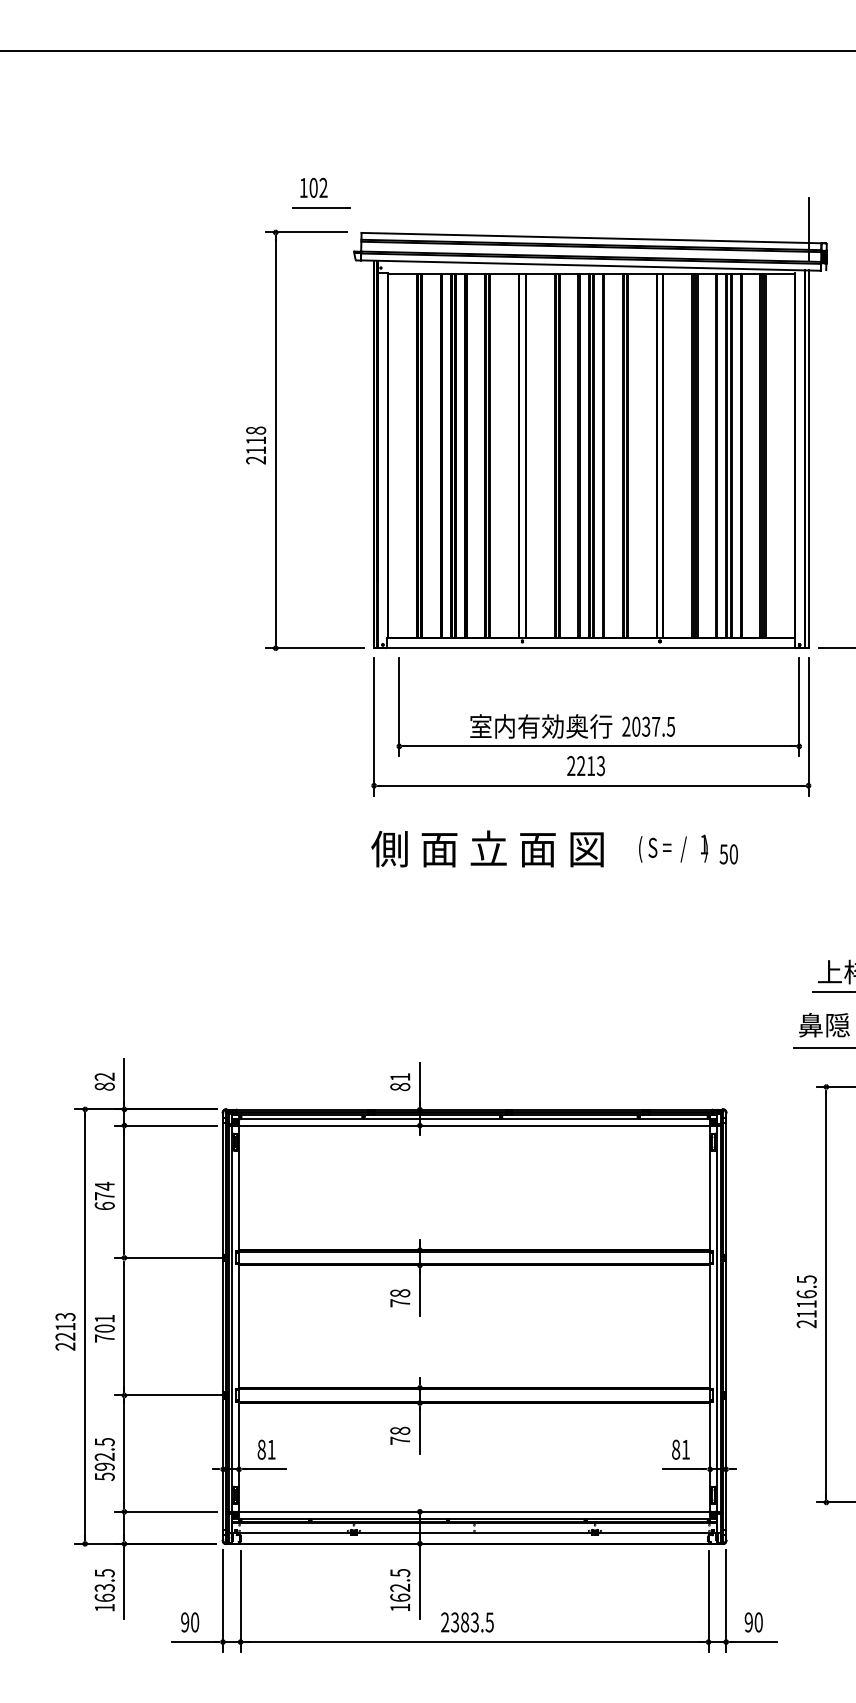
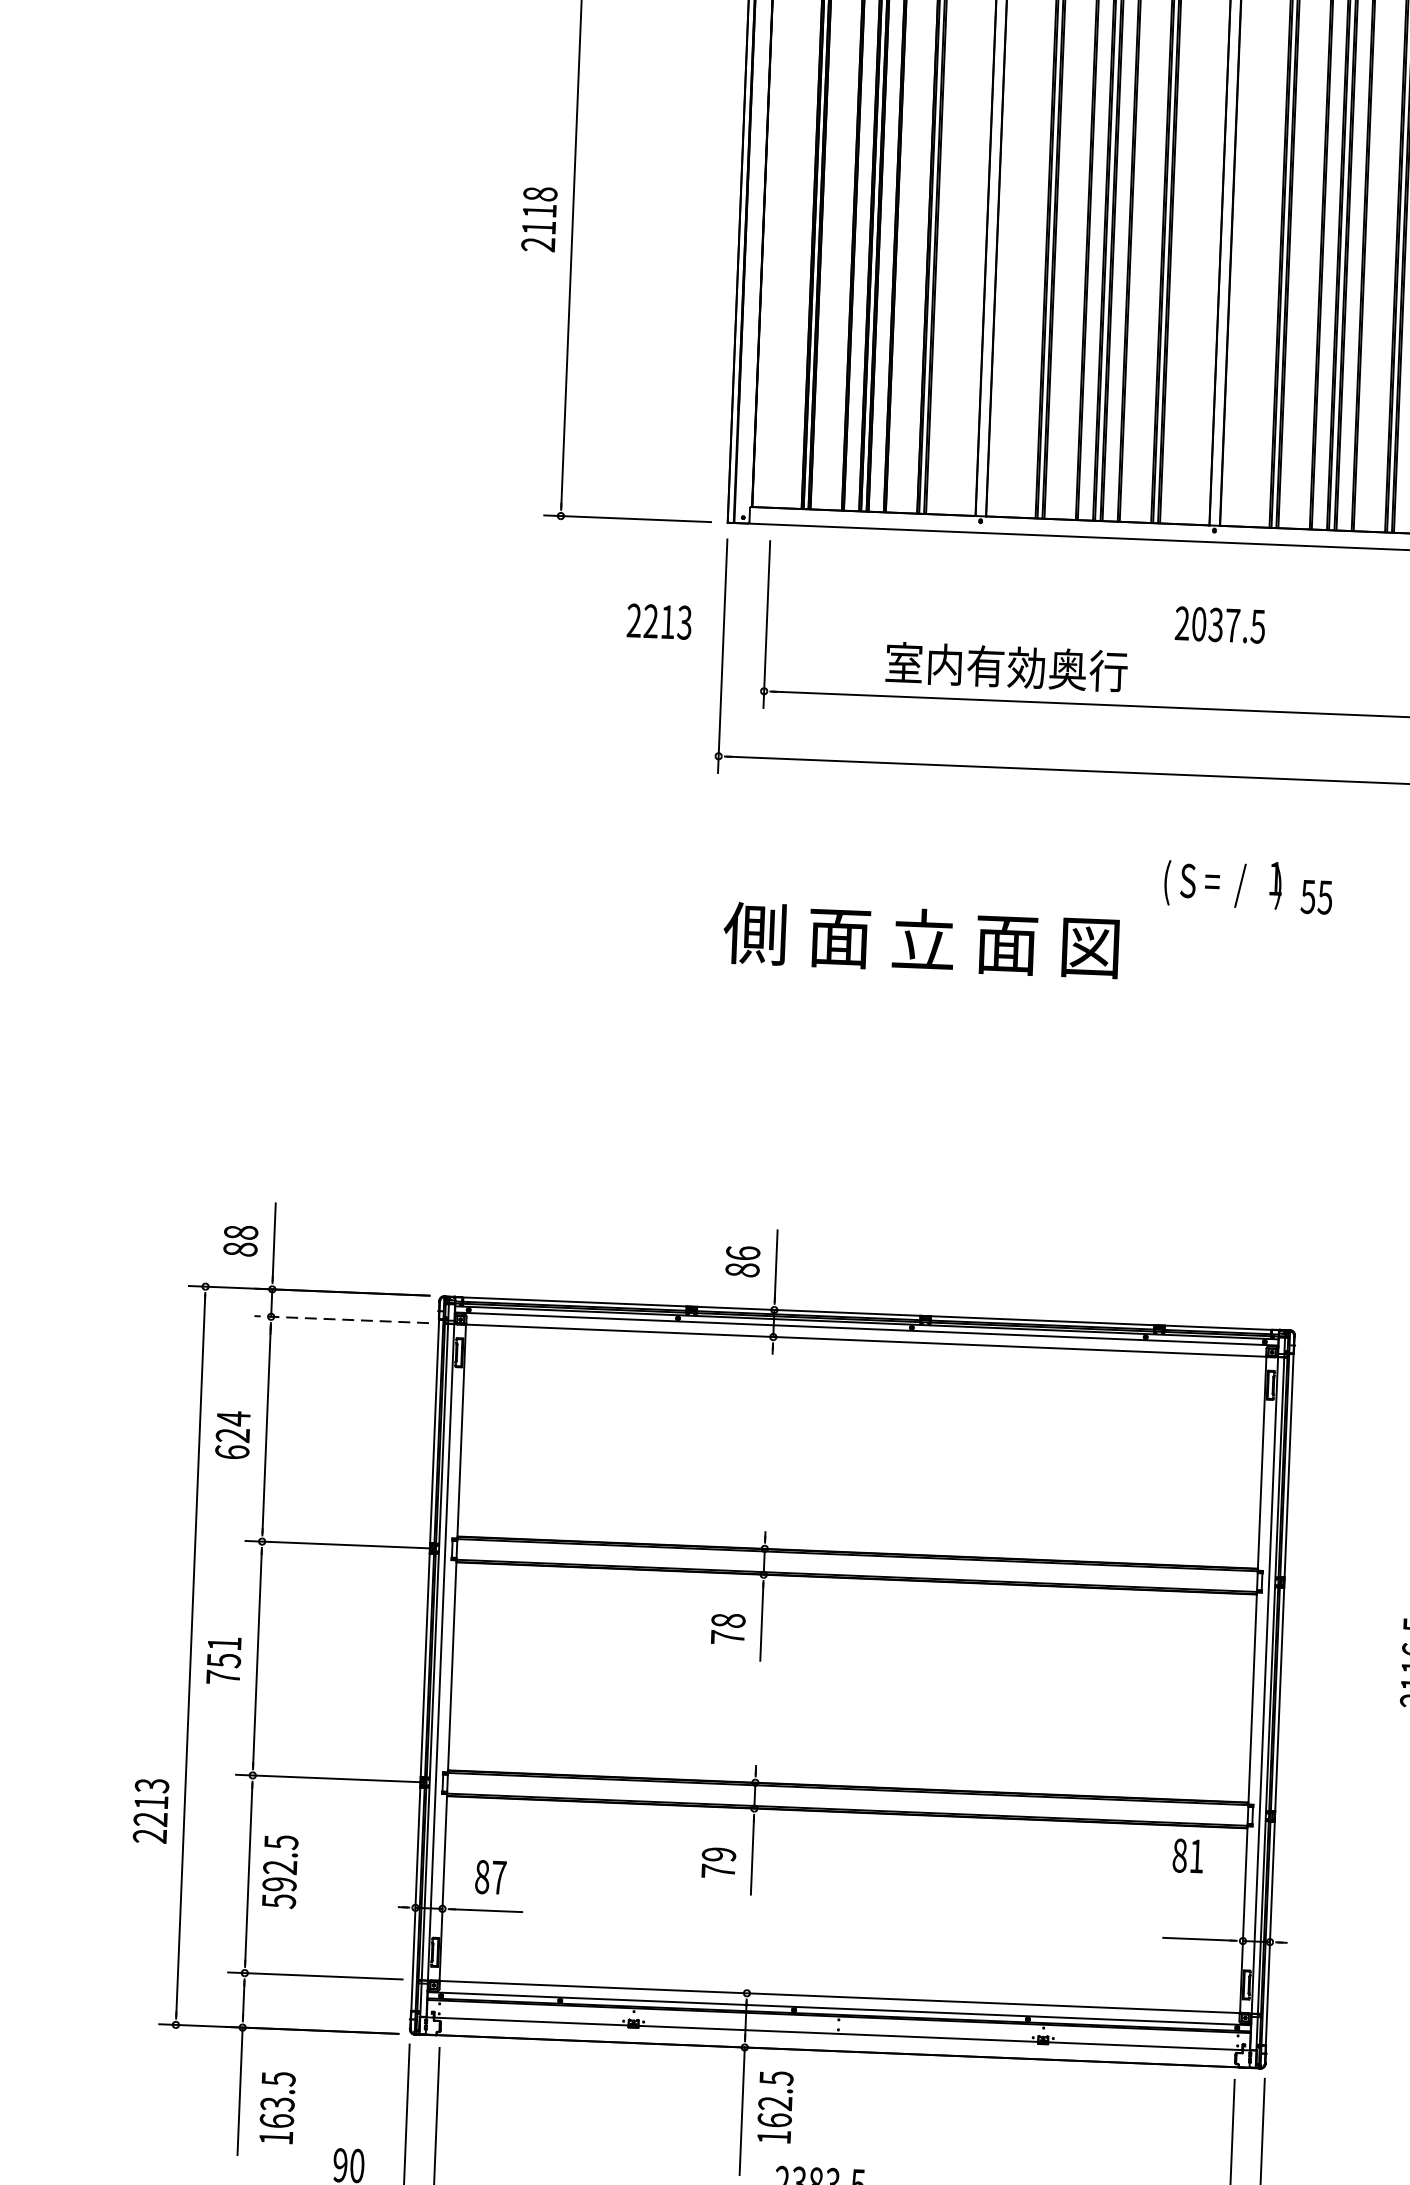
text: (256, 445) -> (540, 219), moved
text: (648, 726) -> (1219, 624), moved
text: (585, 766) -> (658, 622), moved
text: (487, 848) -> (921, 939), moved
text: (733, 854) -> (1324, 897), 50 -> 55
text: (104, 1076) -> (240, 1232), 82 -> 88
text: (400, 1076) -> (743, 1252), 81 -> 86
line: (165, 1125) -> (340, 1319), solid -> dashed
text: (104, 1196) -> (232, 1435), 674 -> 624
text: (104, 1328) -> (223, 1660), 701 -> 751
text: (65, 1331) -> (151, 1810), moved
text: (400, 1430) -> (719, 1853), 78 -> 79
text: (271, 1449) -> (498, 1877), 81 -> 87
text: (680, 1449) -> (1187, 1855), moved
text: (104, 1459) -> (279, 1871), moved
text: (400, 1589) -> (775, 2106), moved
text: (104, 1590) -> (276, 2108), moved

